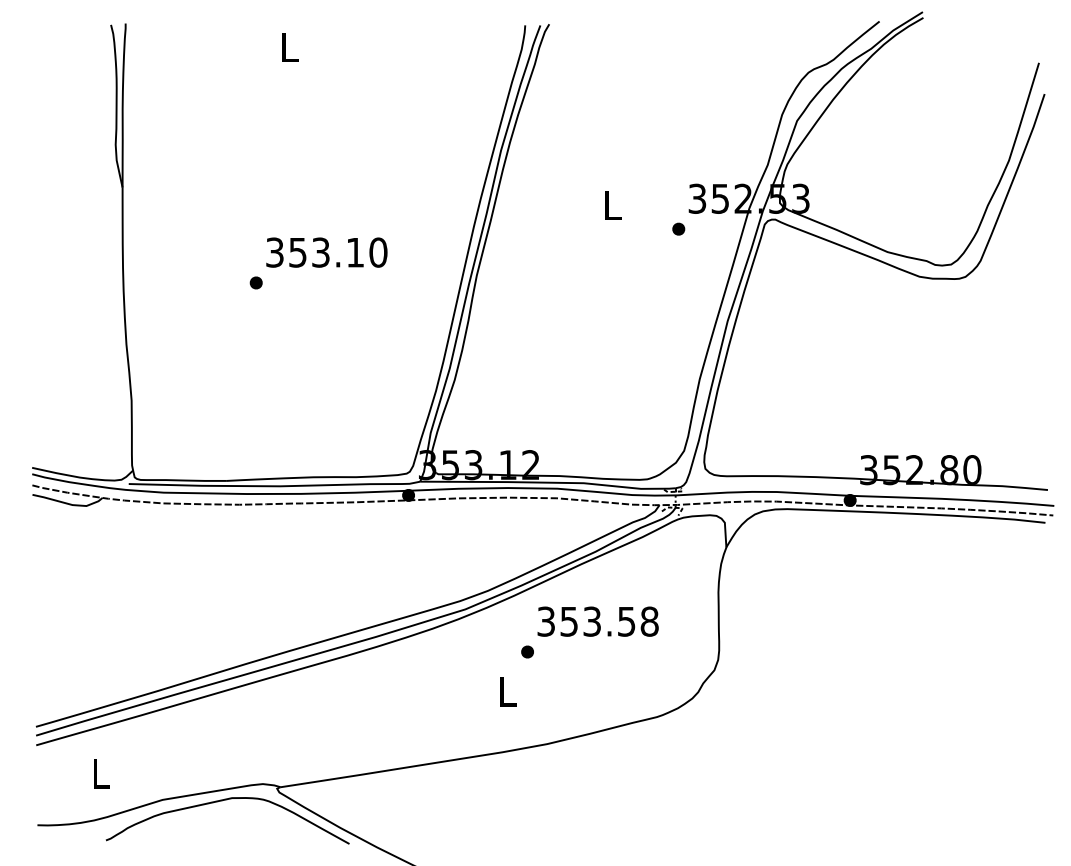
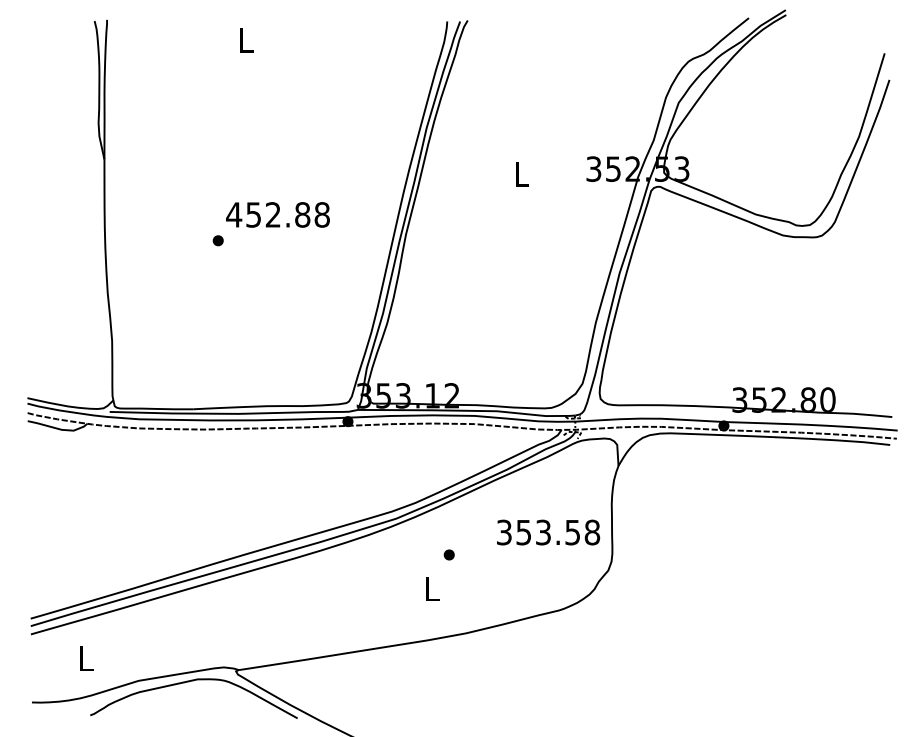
part: (678, 228) -> (577, 194), removed
text: (326, 252) -> (278, 214), 353.10 -> 452.88
text: (597, 621) -> (547, 532), moved

